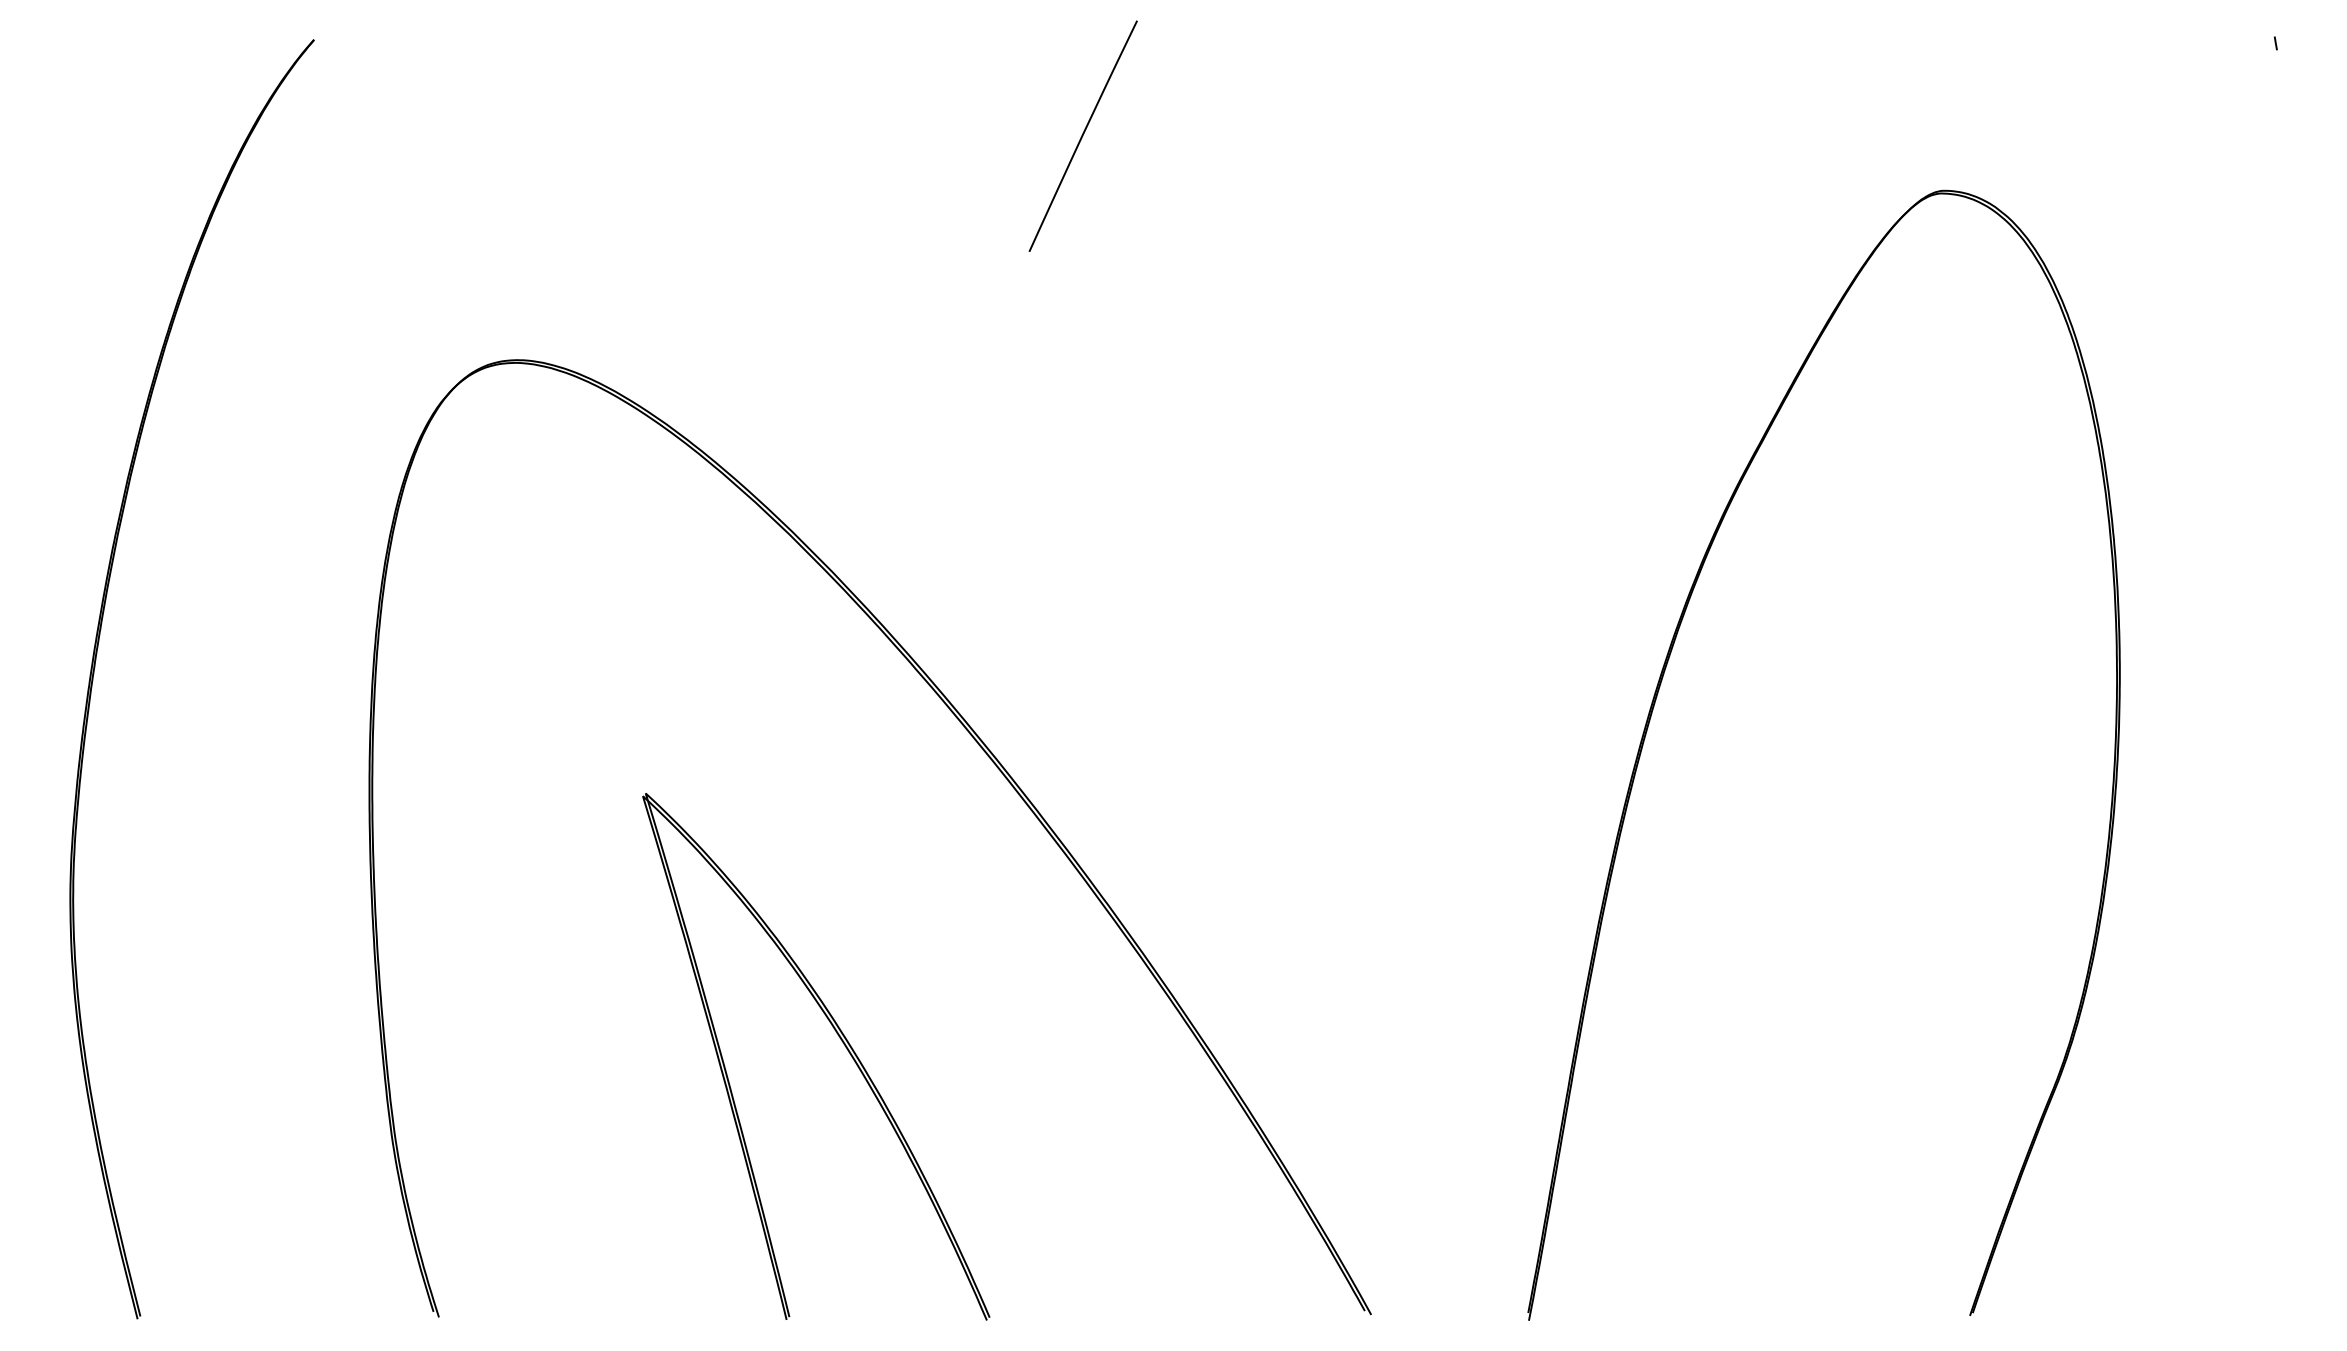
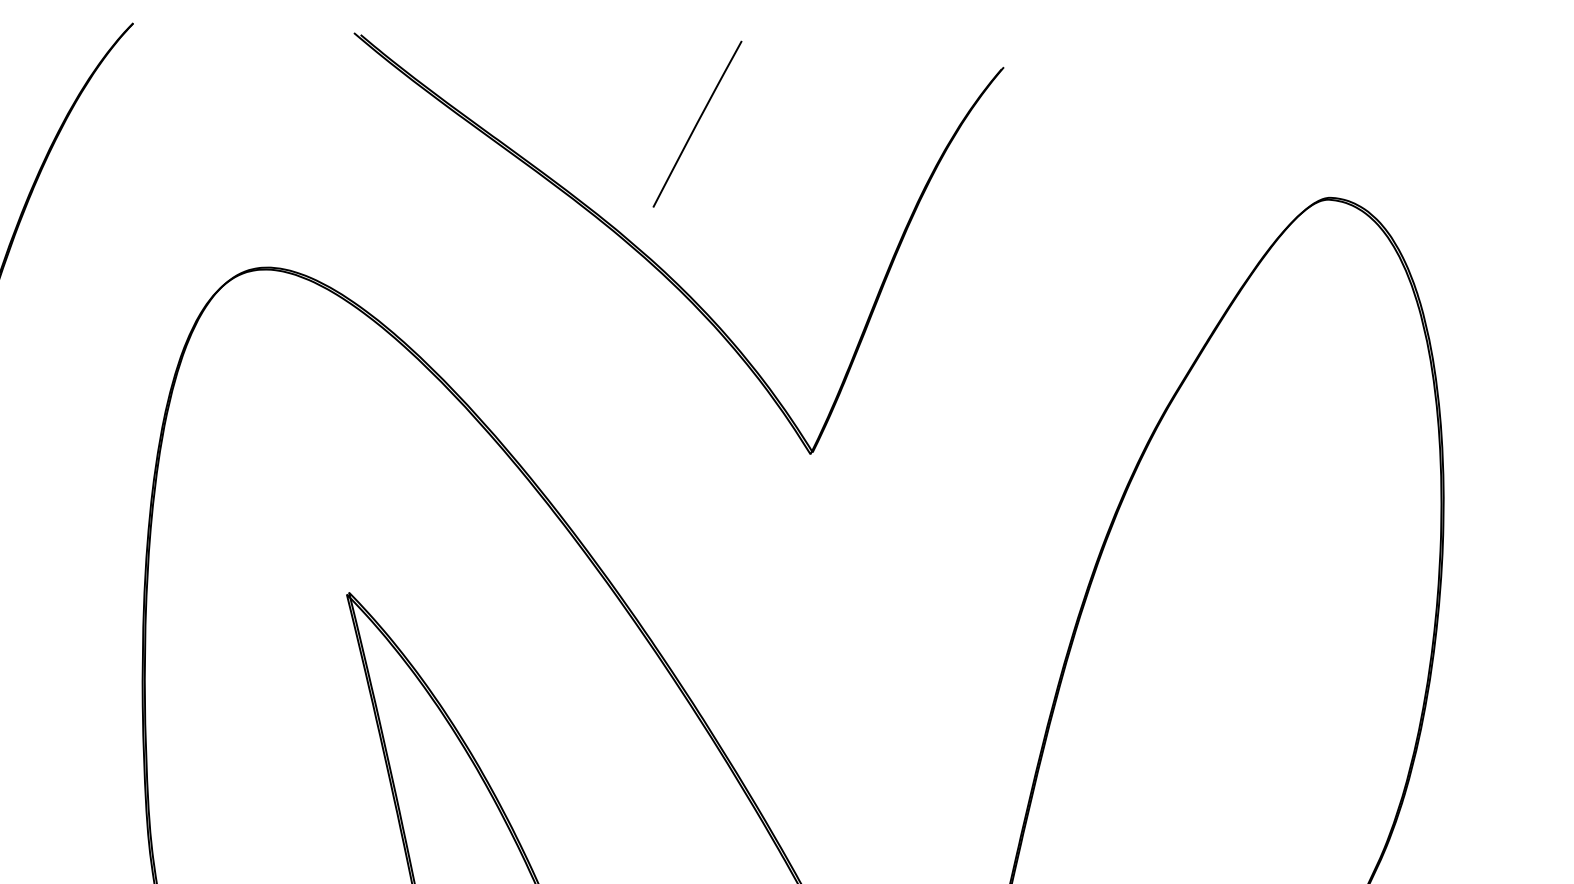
part: (1038, 327) -> (657, 263), added

